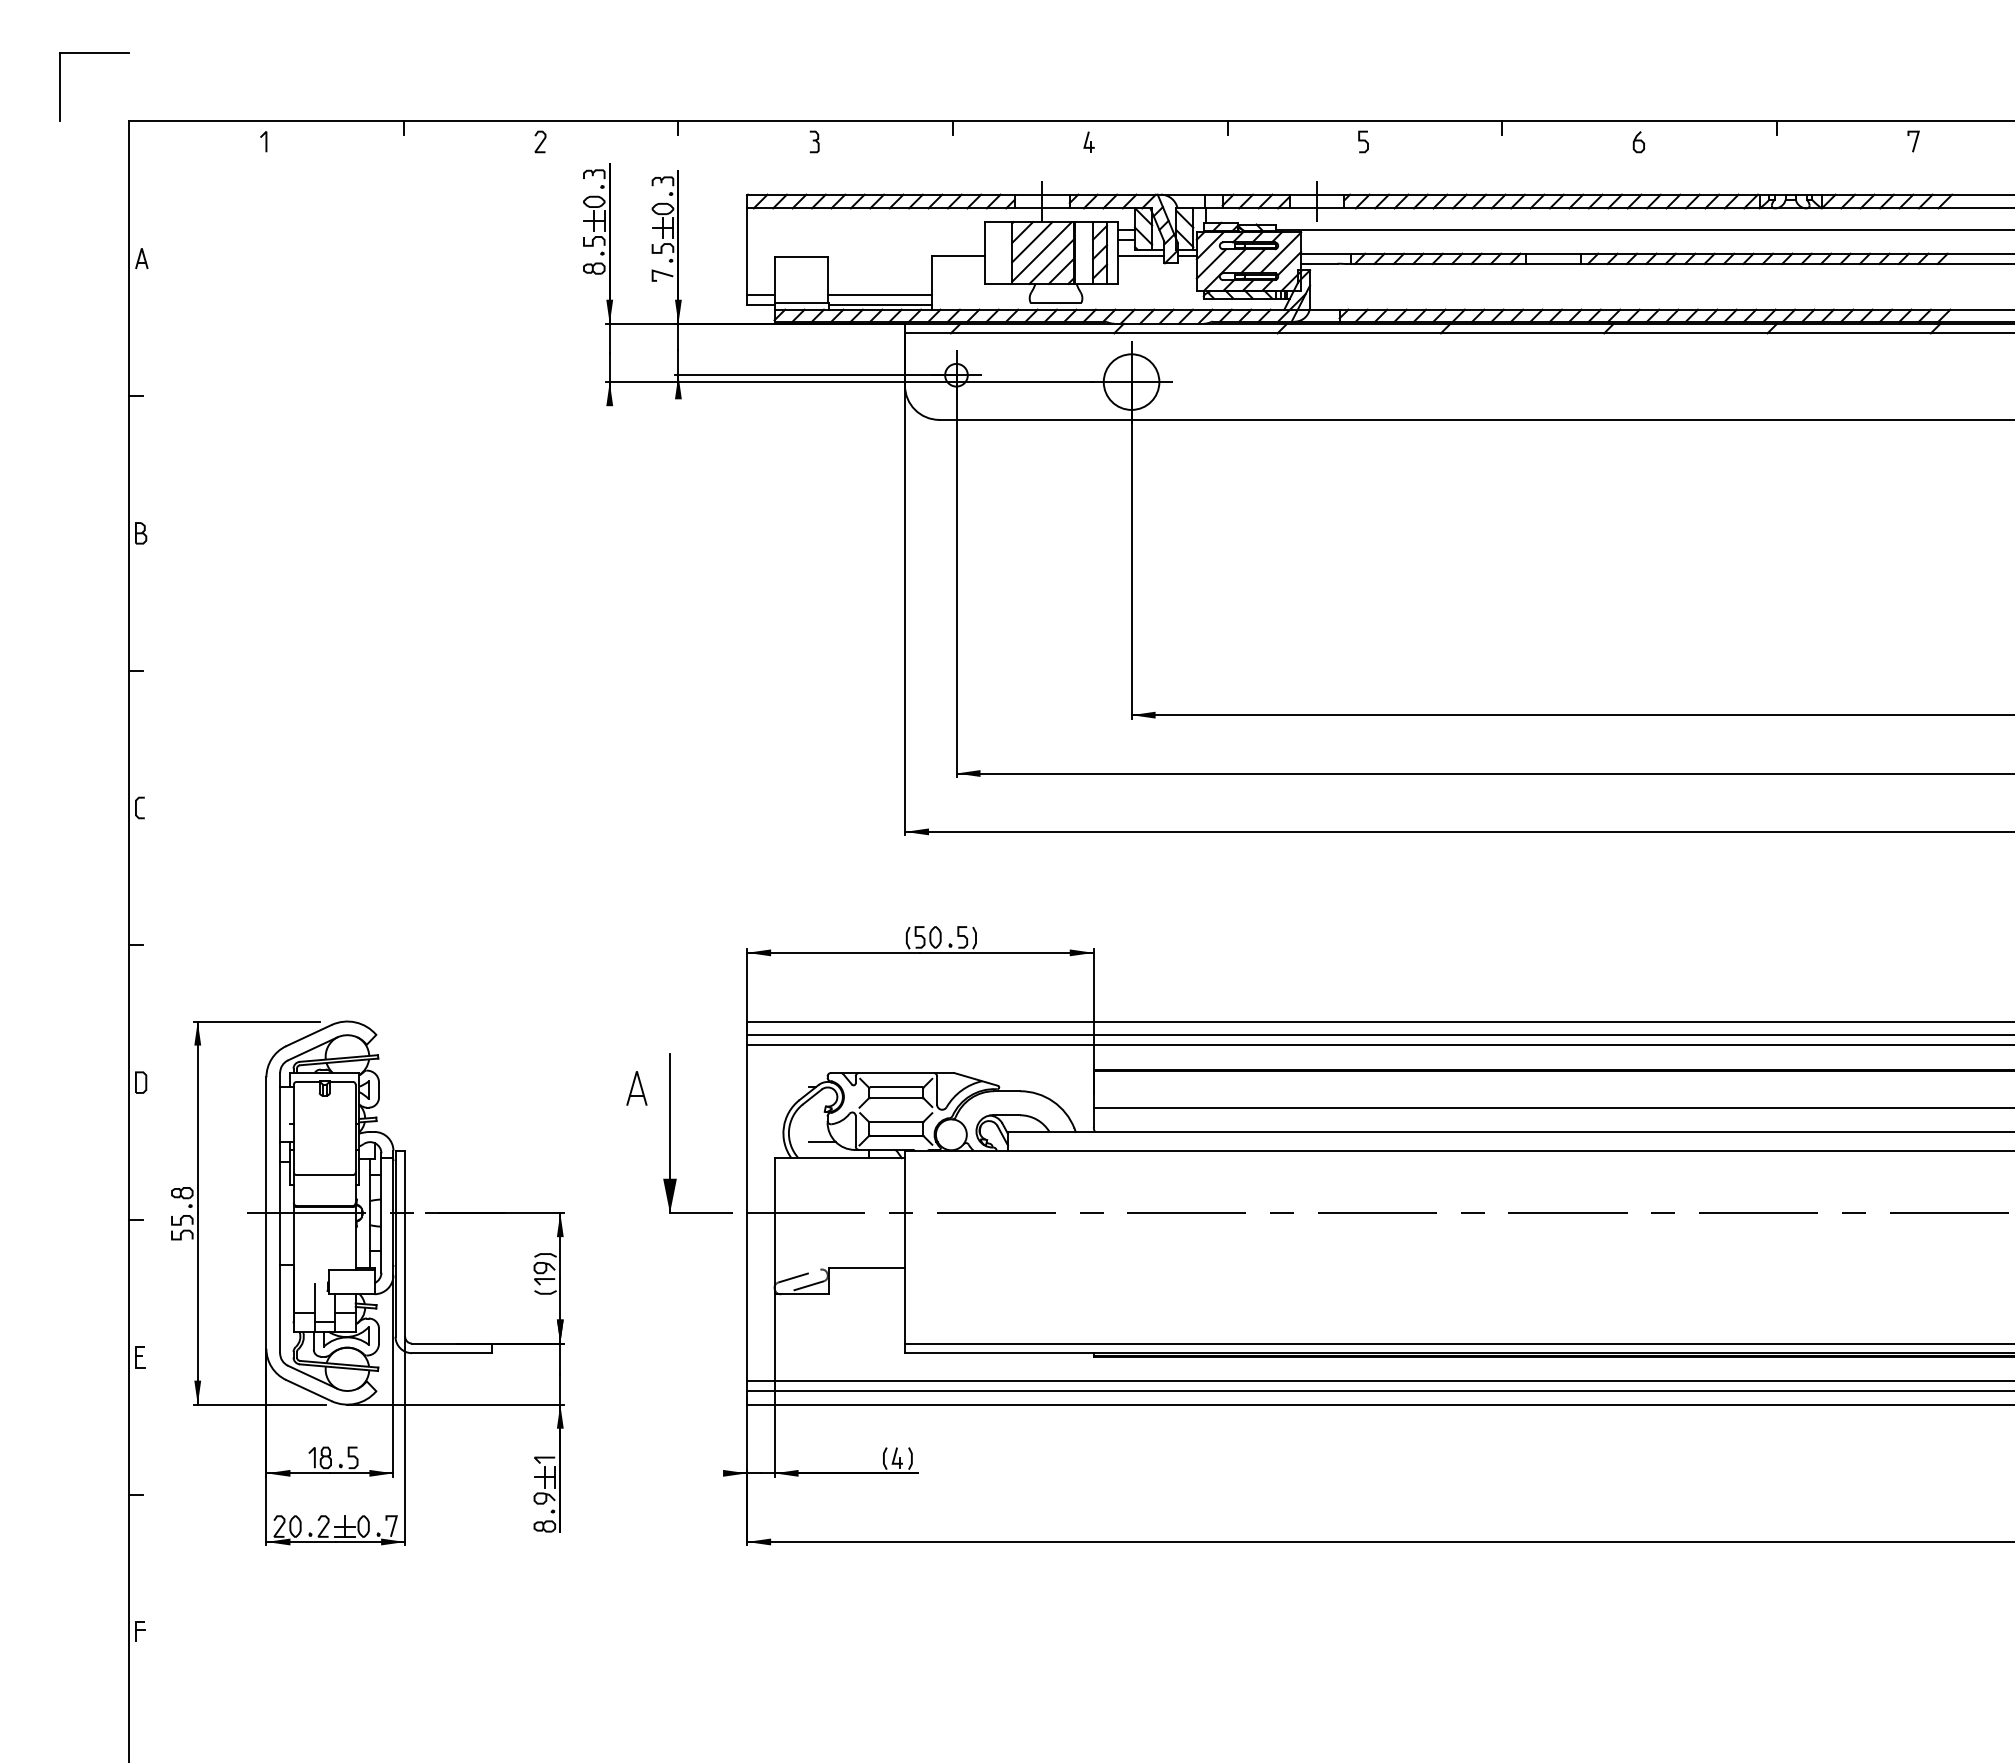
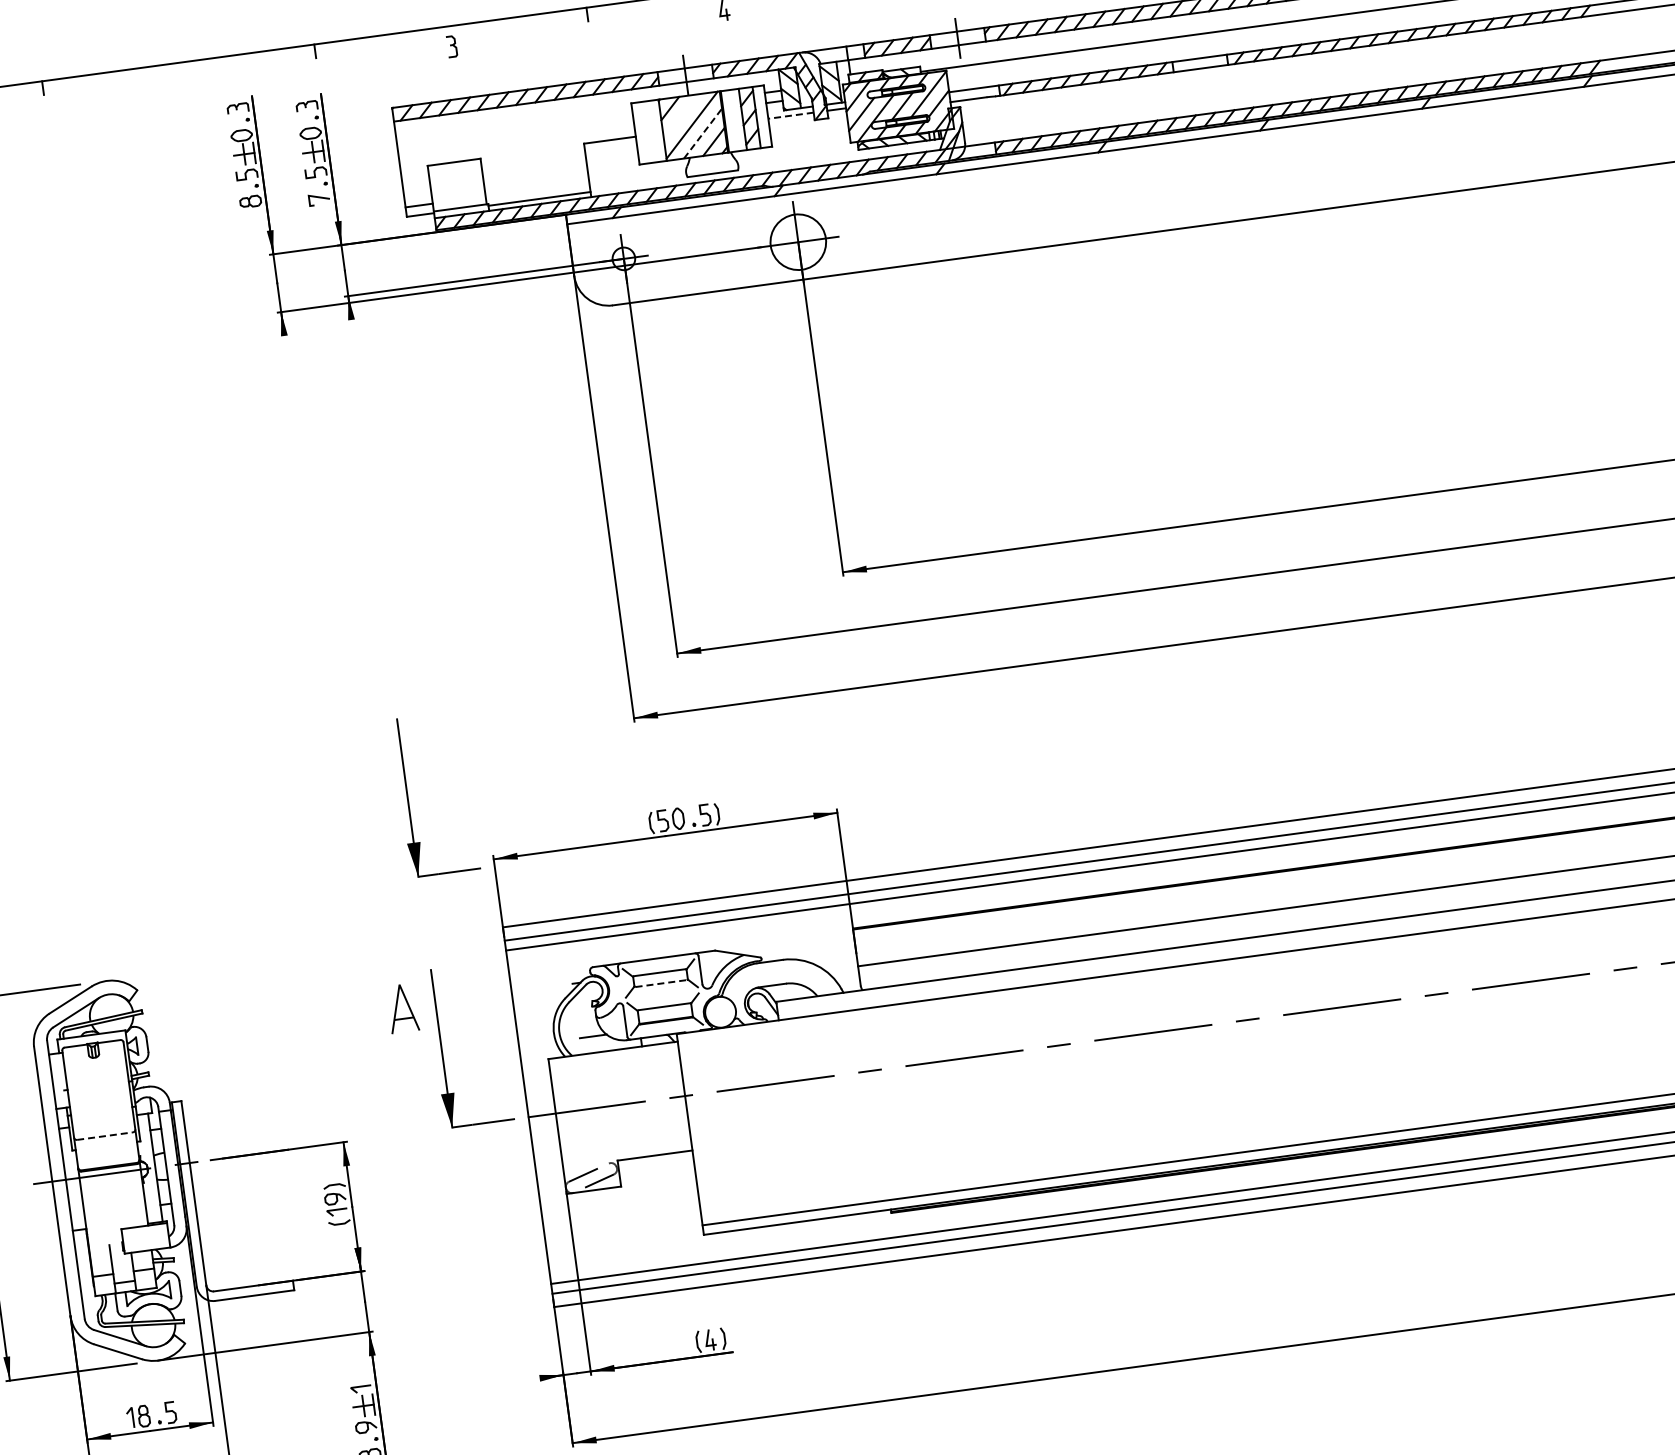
curve: (541, 141) -> (181, 82), removed
line: (1032, 242) -> (681, 117), removed
line: (1141, 255) -> (791, 115), solid -> dashed
line: (1052, 261) -> (703, 133), solid -> dashed
line: (879, 294) -> (536, 189), removed
part: (670, 880) -> (408, 797), added
part: (636, 1088) -> (402, 1008), size x1.4
line: (896, 1098) -> (661, 983), solid -> dashed
line: (325, 1175) -> (105, 1136), solid -> dashed

